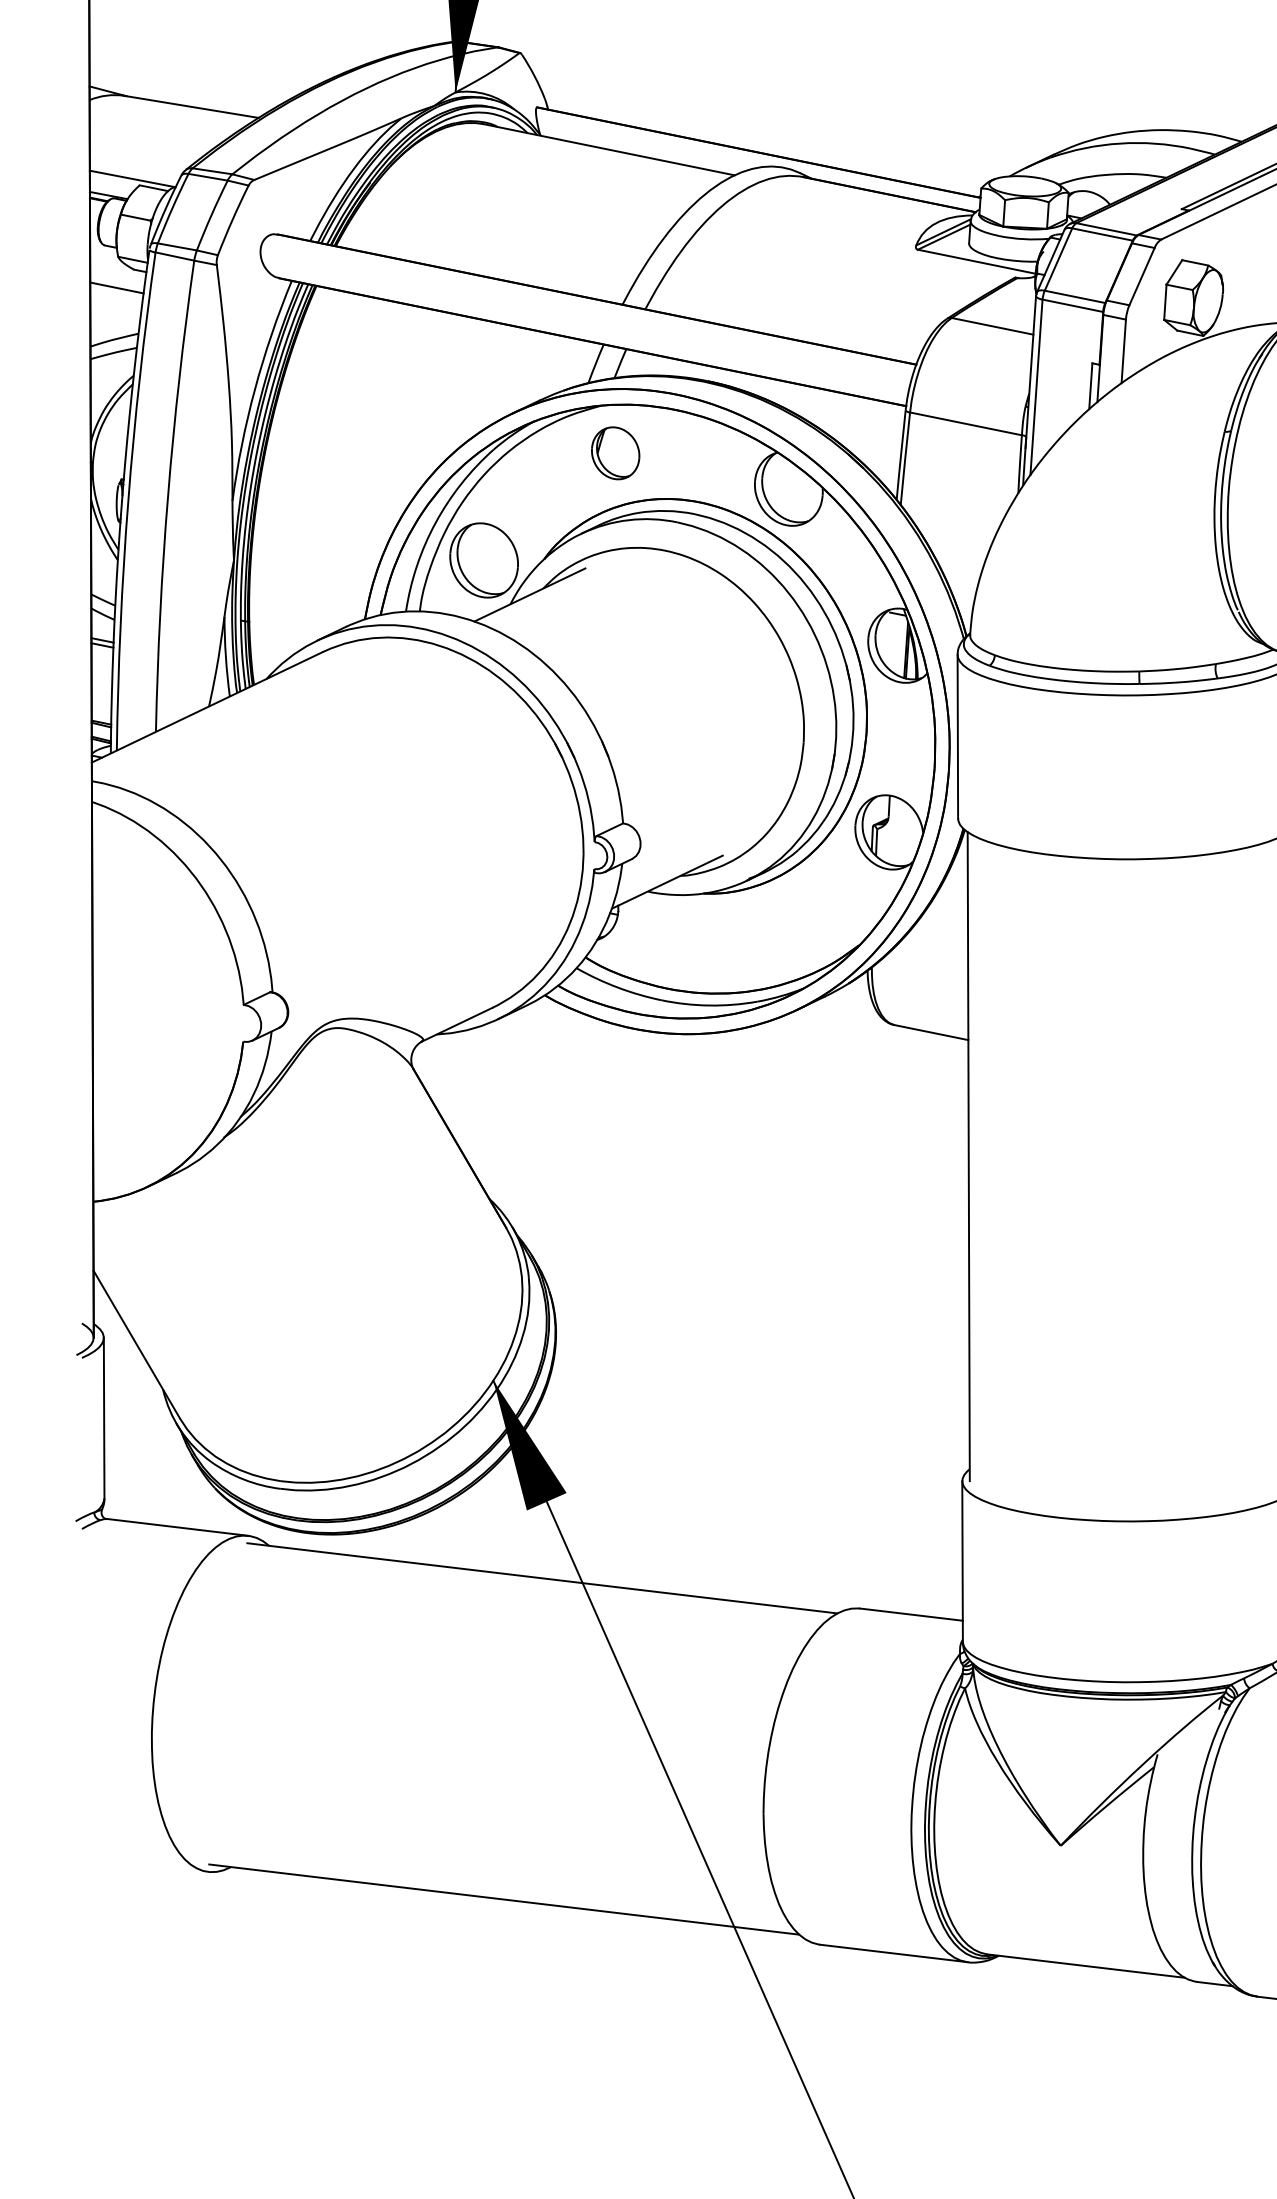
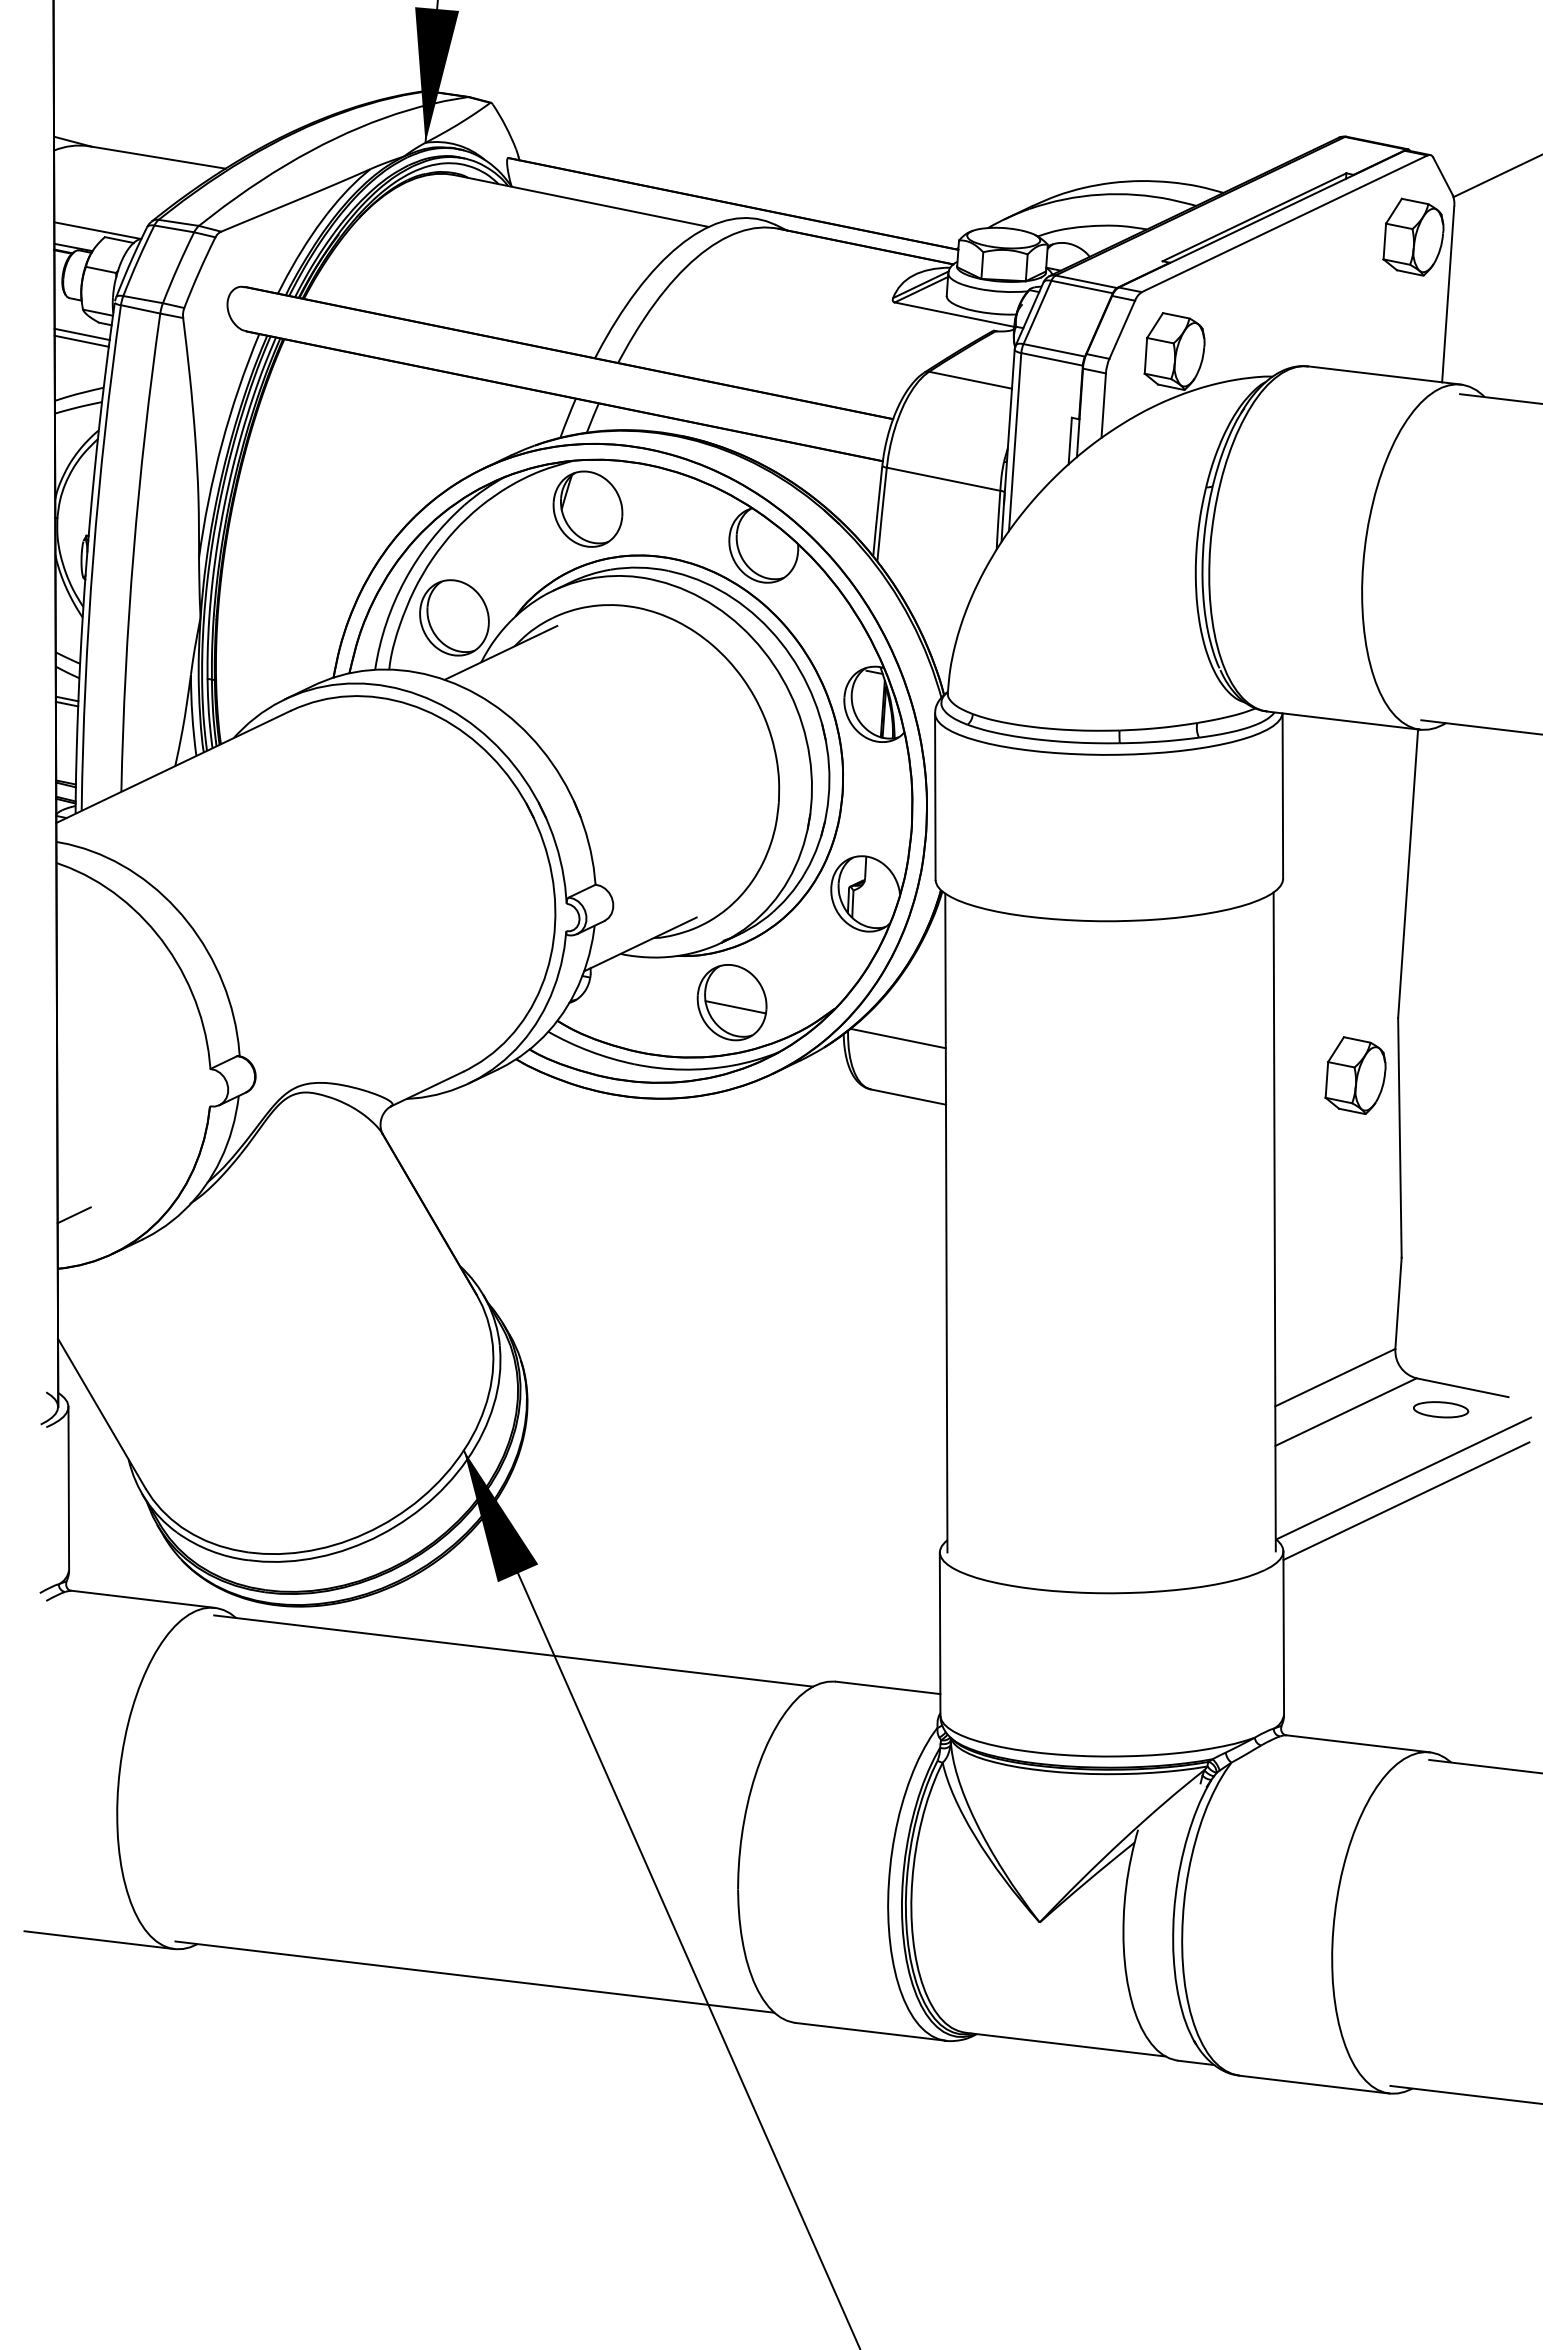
line: (116, 281) -> (81, 334), added
part: (615, 452) -> (587, 508), size x1.43
part: (757, 939) -> (731, 1002), added
line: (920, 974) -> (897, 1038), added
line: (108, 1149) -> (73, 1215), added
line: (134, 1863) -> (99, 1940), added

